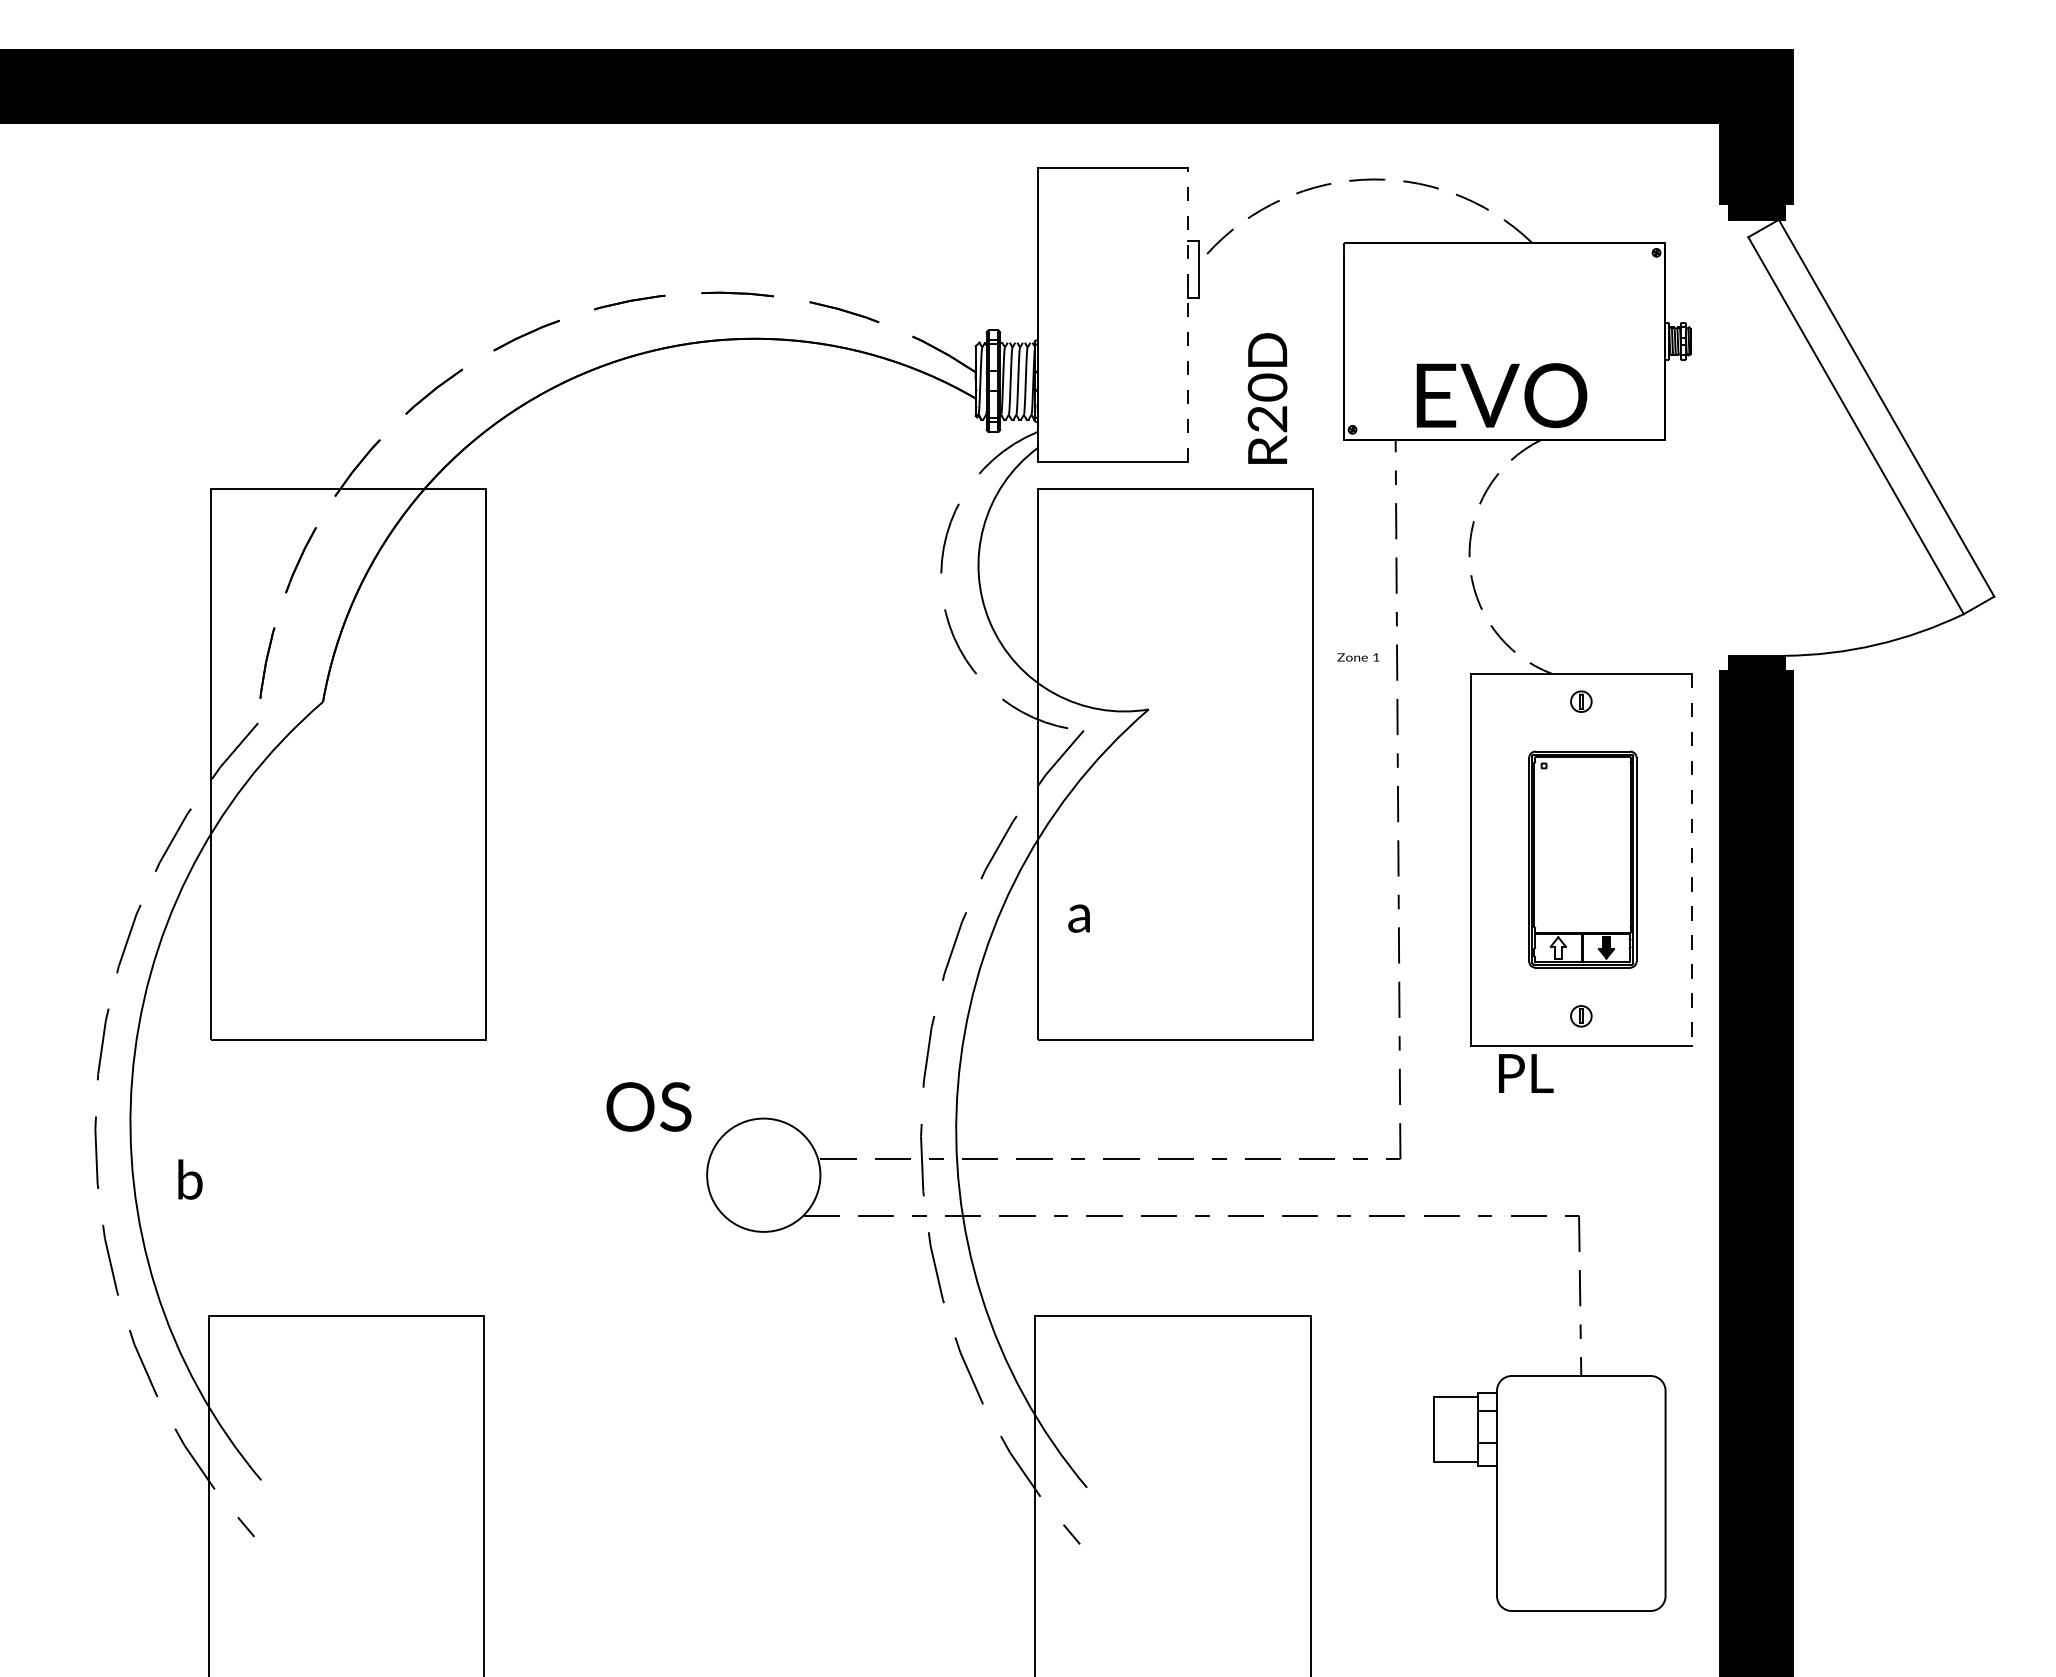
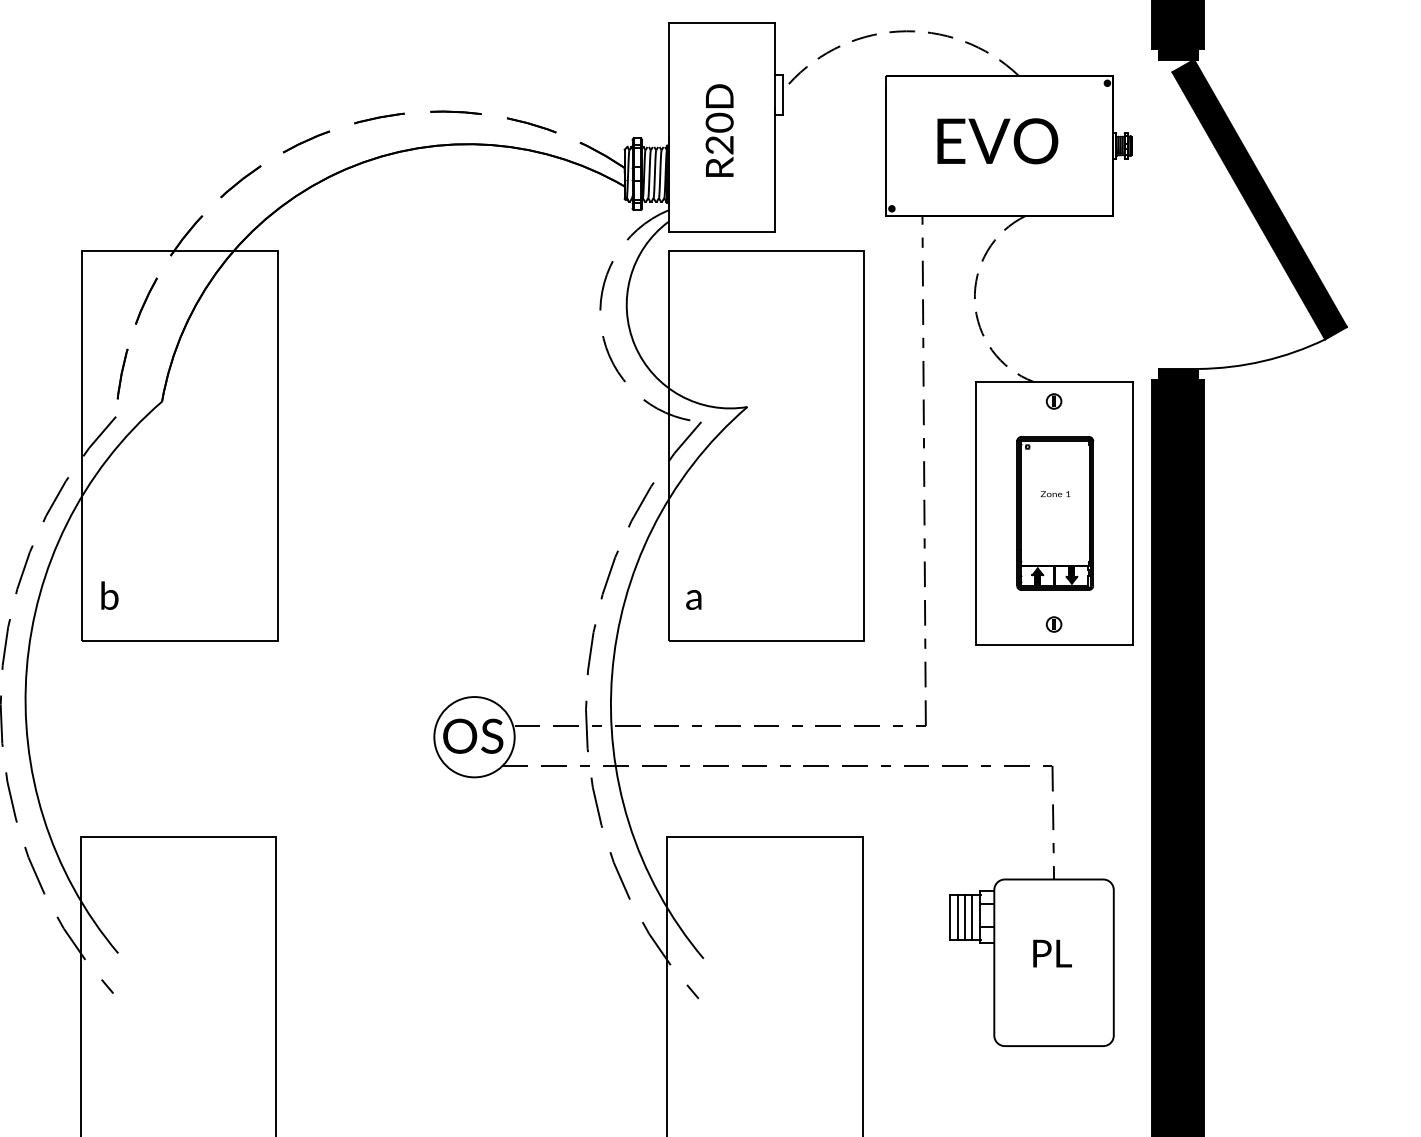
line: (1187, 314) -> (774, 127), dashed -> solid
text: (1501, 395) -> (997, 141), moved
text: (1267, 398) -> (719, 130), moved
fill: (1871, 416) -> (1259, 199), added
text: (1358, 657) -> (1055, 494), moved
line: (1692, 859) -> (1132, 513), dashed -> solid
text: (1078, 918) -> (693, 599), moved
fill: (1557, 947) -> (1037, 575), added
text: (1526, 1073) -> (1052, 953), moved
text: (648, 1106) -> (472, 735), moved
text: (190, 1179) -> (109, 595), moved
line: (1446, 1429) -> (958, 917), added
line: (1455, 1429) -> (964, 917), added
line: (1464, 1429) -> (971, 917), added

